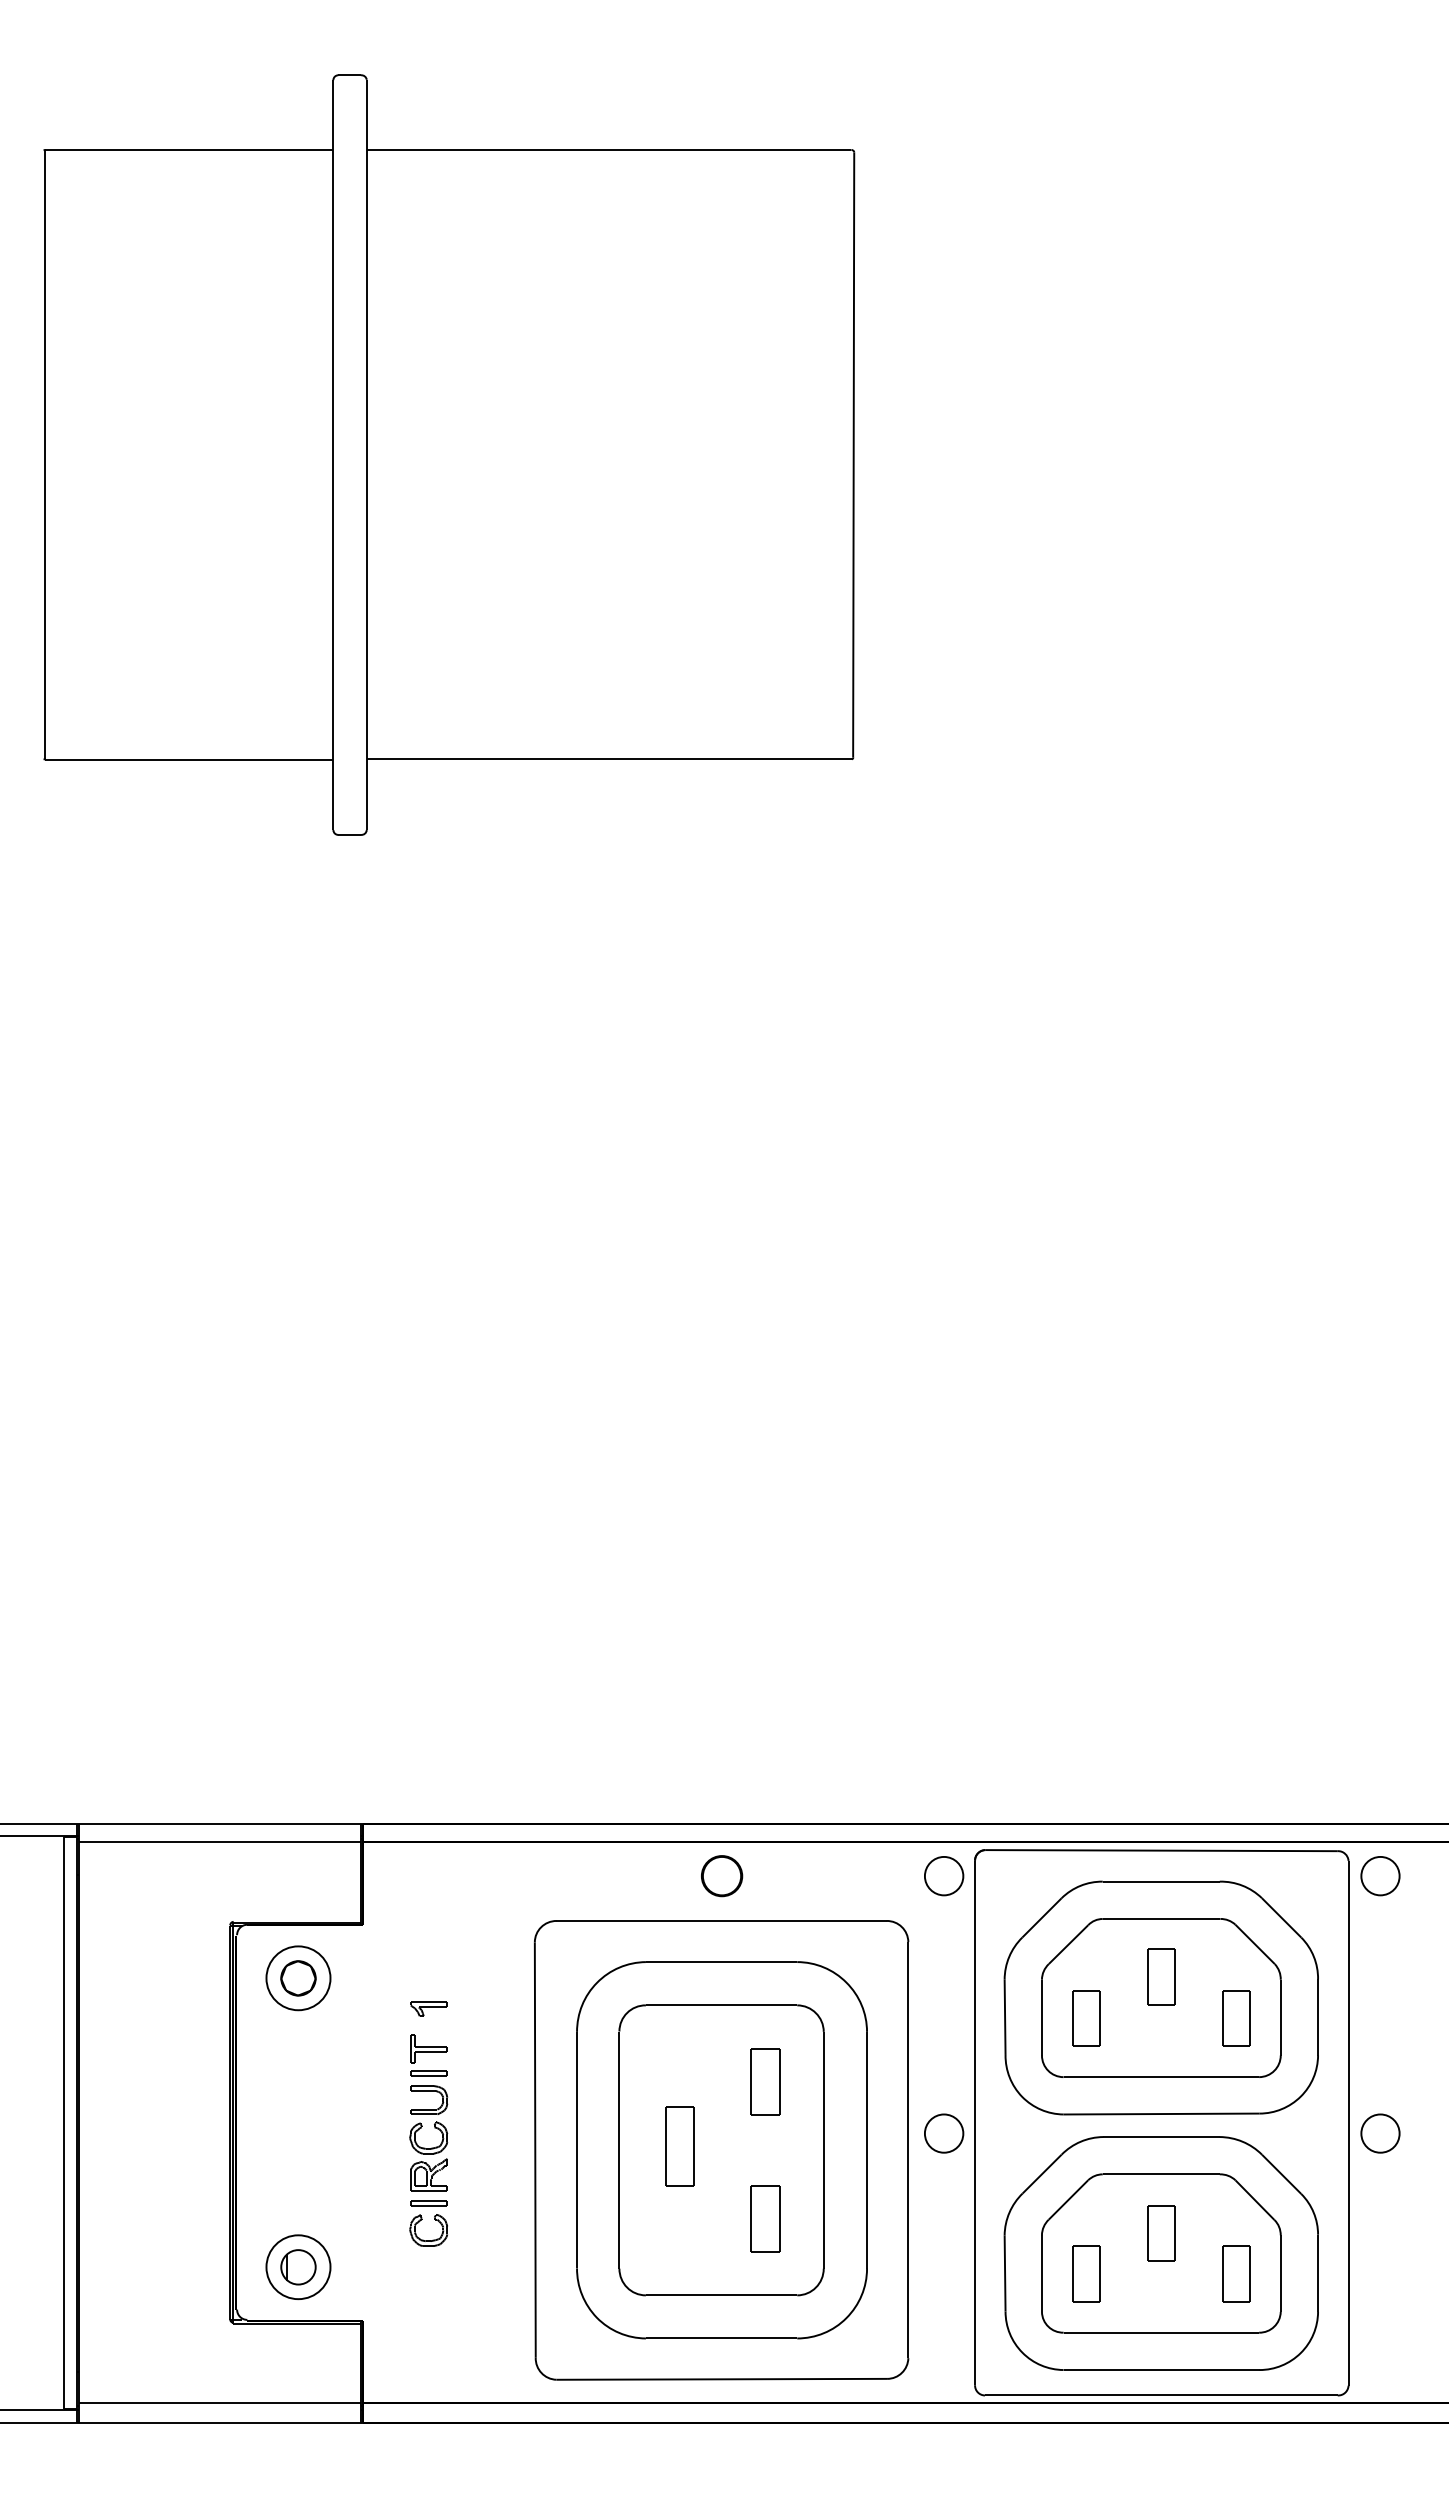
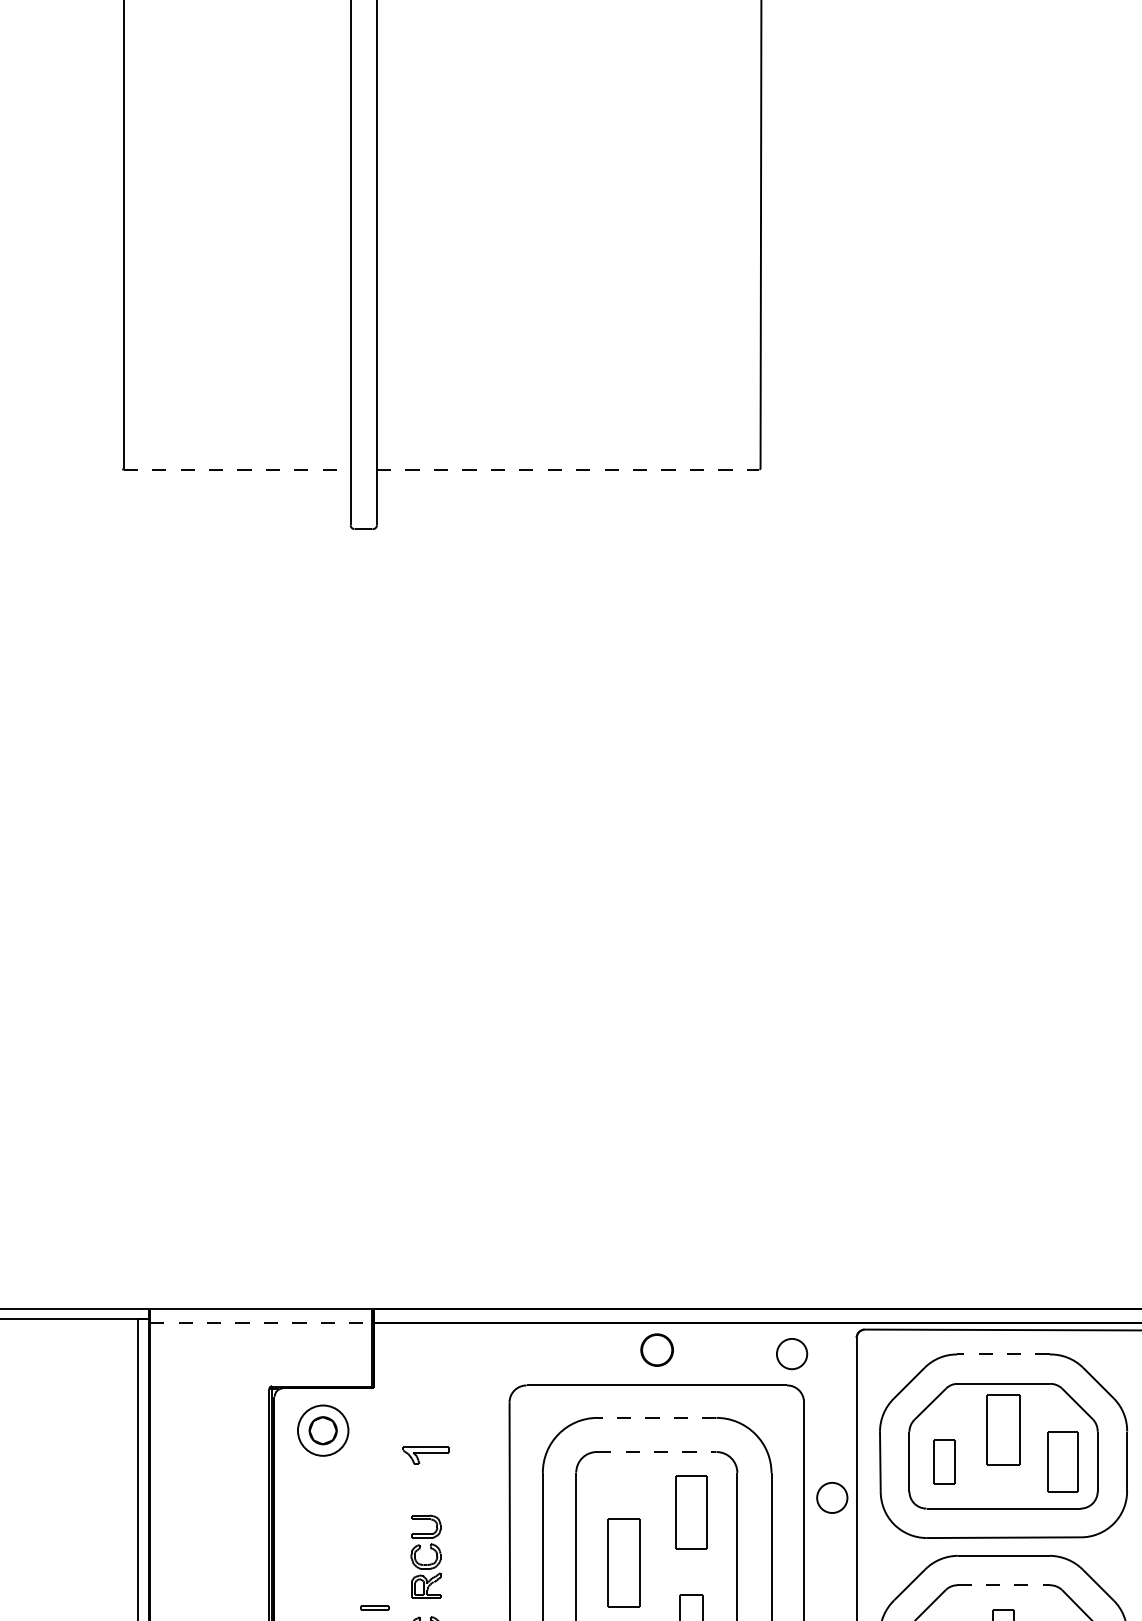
line: (609, 759) -> (568, 469), solid -> dashed
line: (189, 760) -> (237, 470), solid -> dashed
line: (219, 1842) -> (260, 1323), solid -> dashed
part: (944, 1876) -> (792, 1354), moved
line: (1161, 1881) -> (1003, 1354), solid -> dashed
line: (721, 1962) -> (656, 1418), solid -> dashed
part: (1161, 1976) -> (1003, 1429), size x1.6
line: (721, 2005) -> (656, 1452), solid -> dashed
part: (428, 2008) -> (425, 1454), size x1.6
part: (1236, 2018) -> (1062, 1462), size x1.4
part: (428, 2055) -> (425, 1491), removed
part: (765, 2081) -> (691, 1512), size x1.4
part: (944, 2133) -> (832, 1497), moved
part: (679, 2146) -> (623, 1563), size x1.4
line: (1161, 2174) -> (1003, 1585), solid -> dashed
part: (428, 2203) -> (374, 1608), moved

